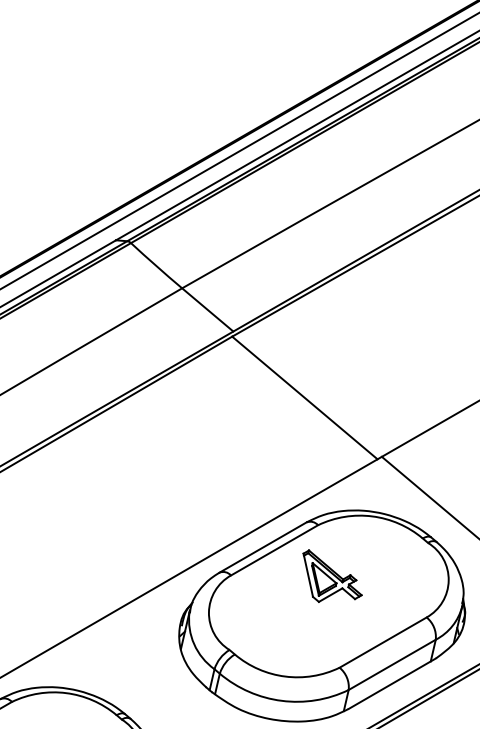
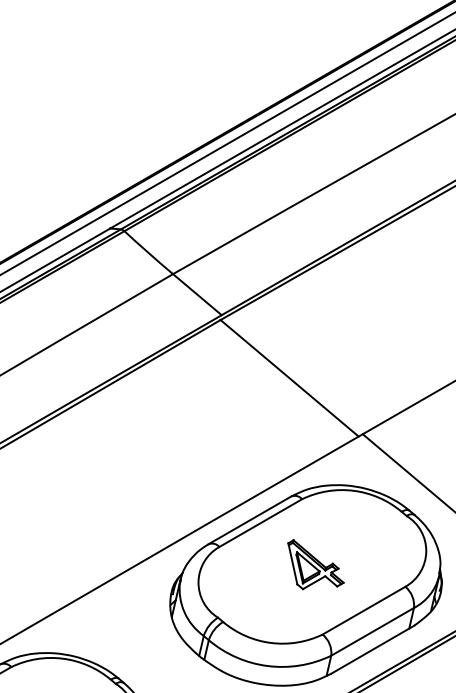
part: (332, 575) -> (315, 564), moved

